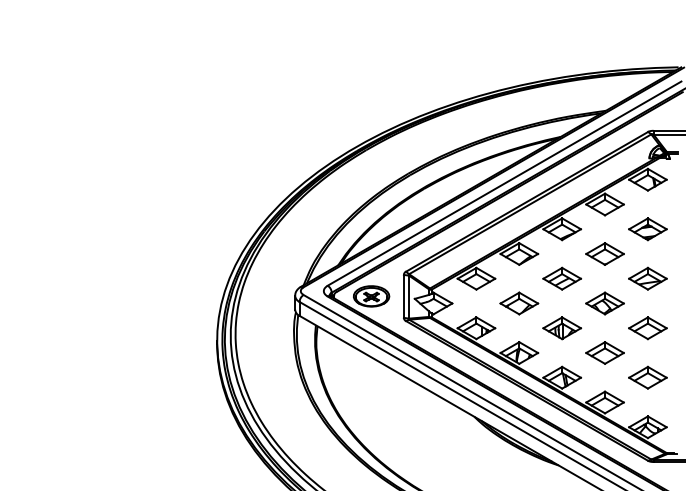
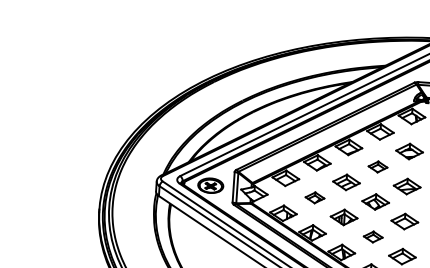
part: (604, 253) -> (377, 166), size x0.7
part: (519, 303) -> (315, 197), size x0.7
part: (604, 352) -> (372, 236), size x0.7

